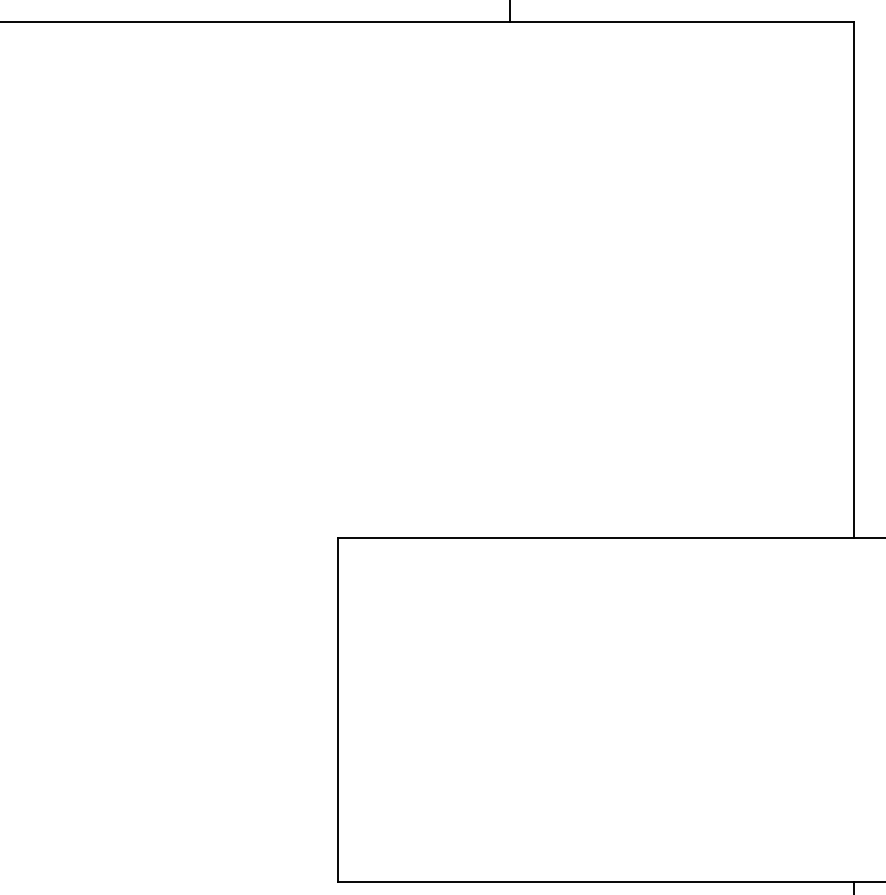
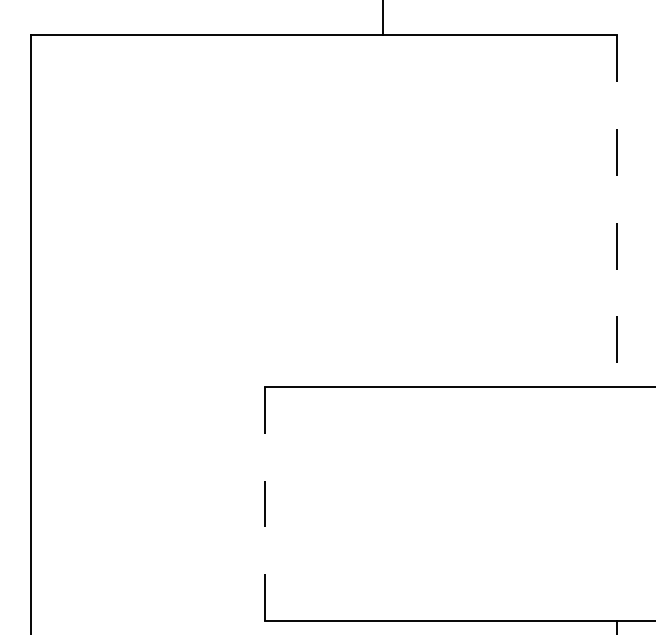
line: (854, 279) -> (617, 210), solid -> dashed
line: (338, 709) -> (265, 503), solid -> dashed

